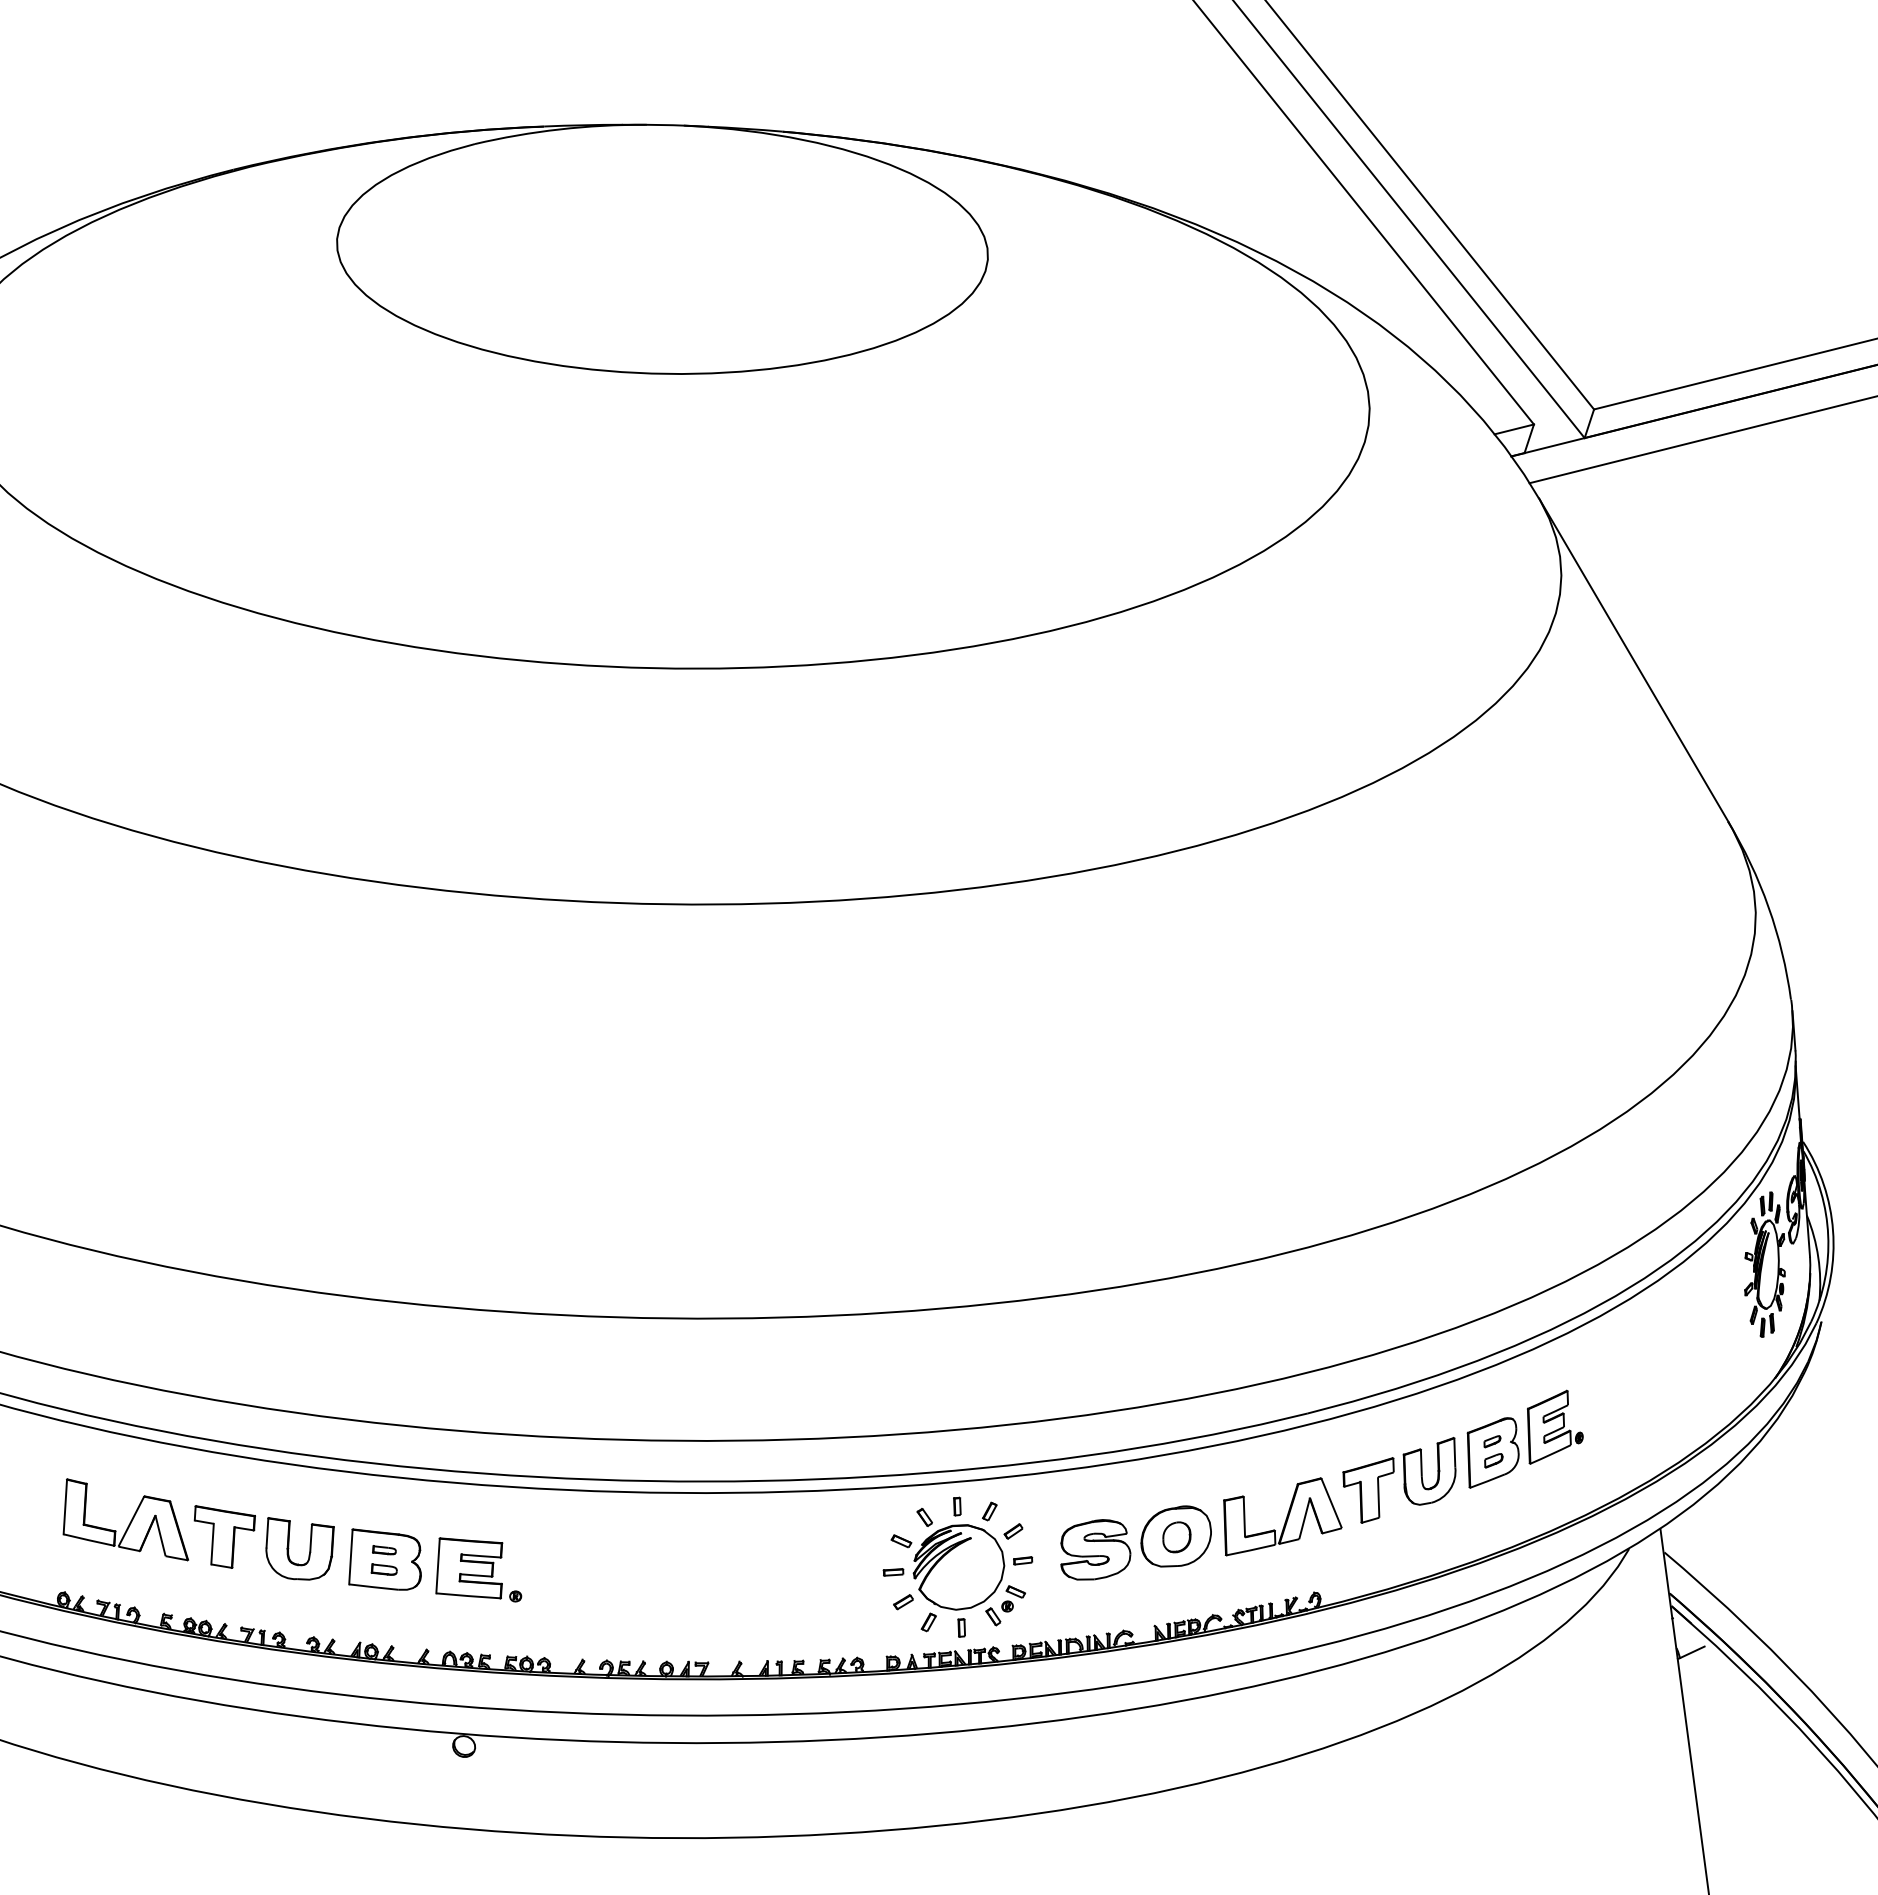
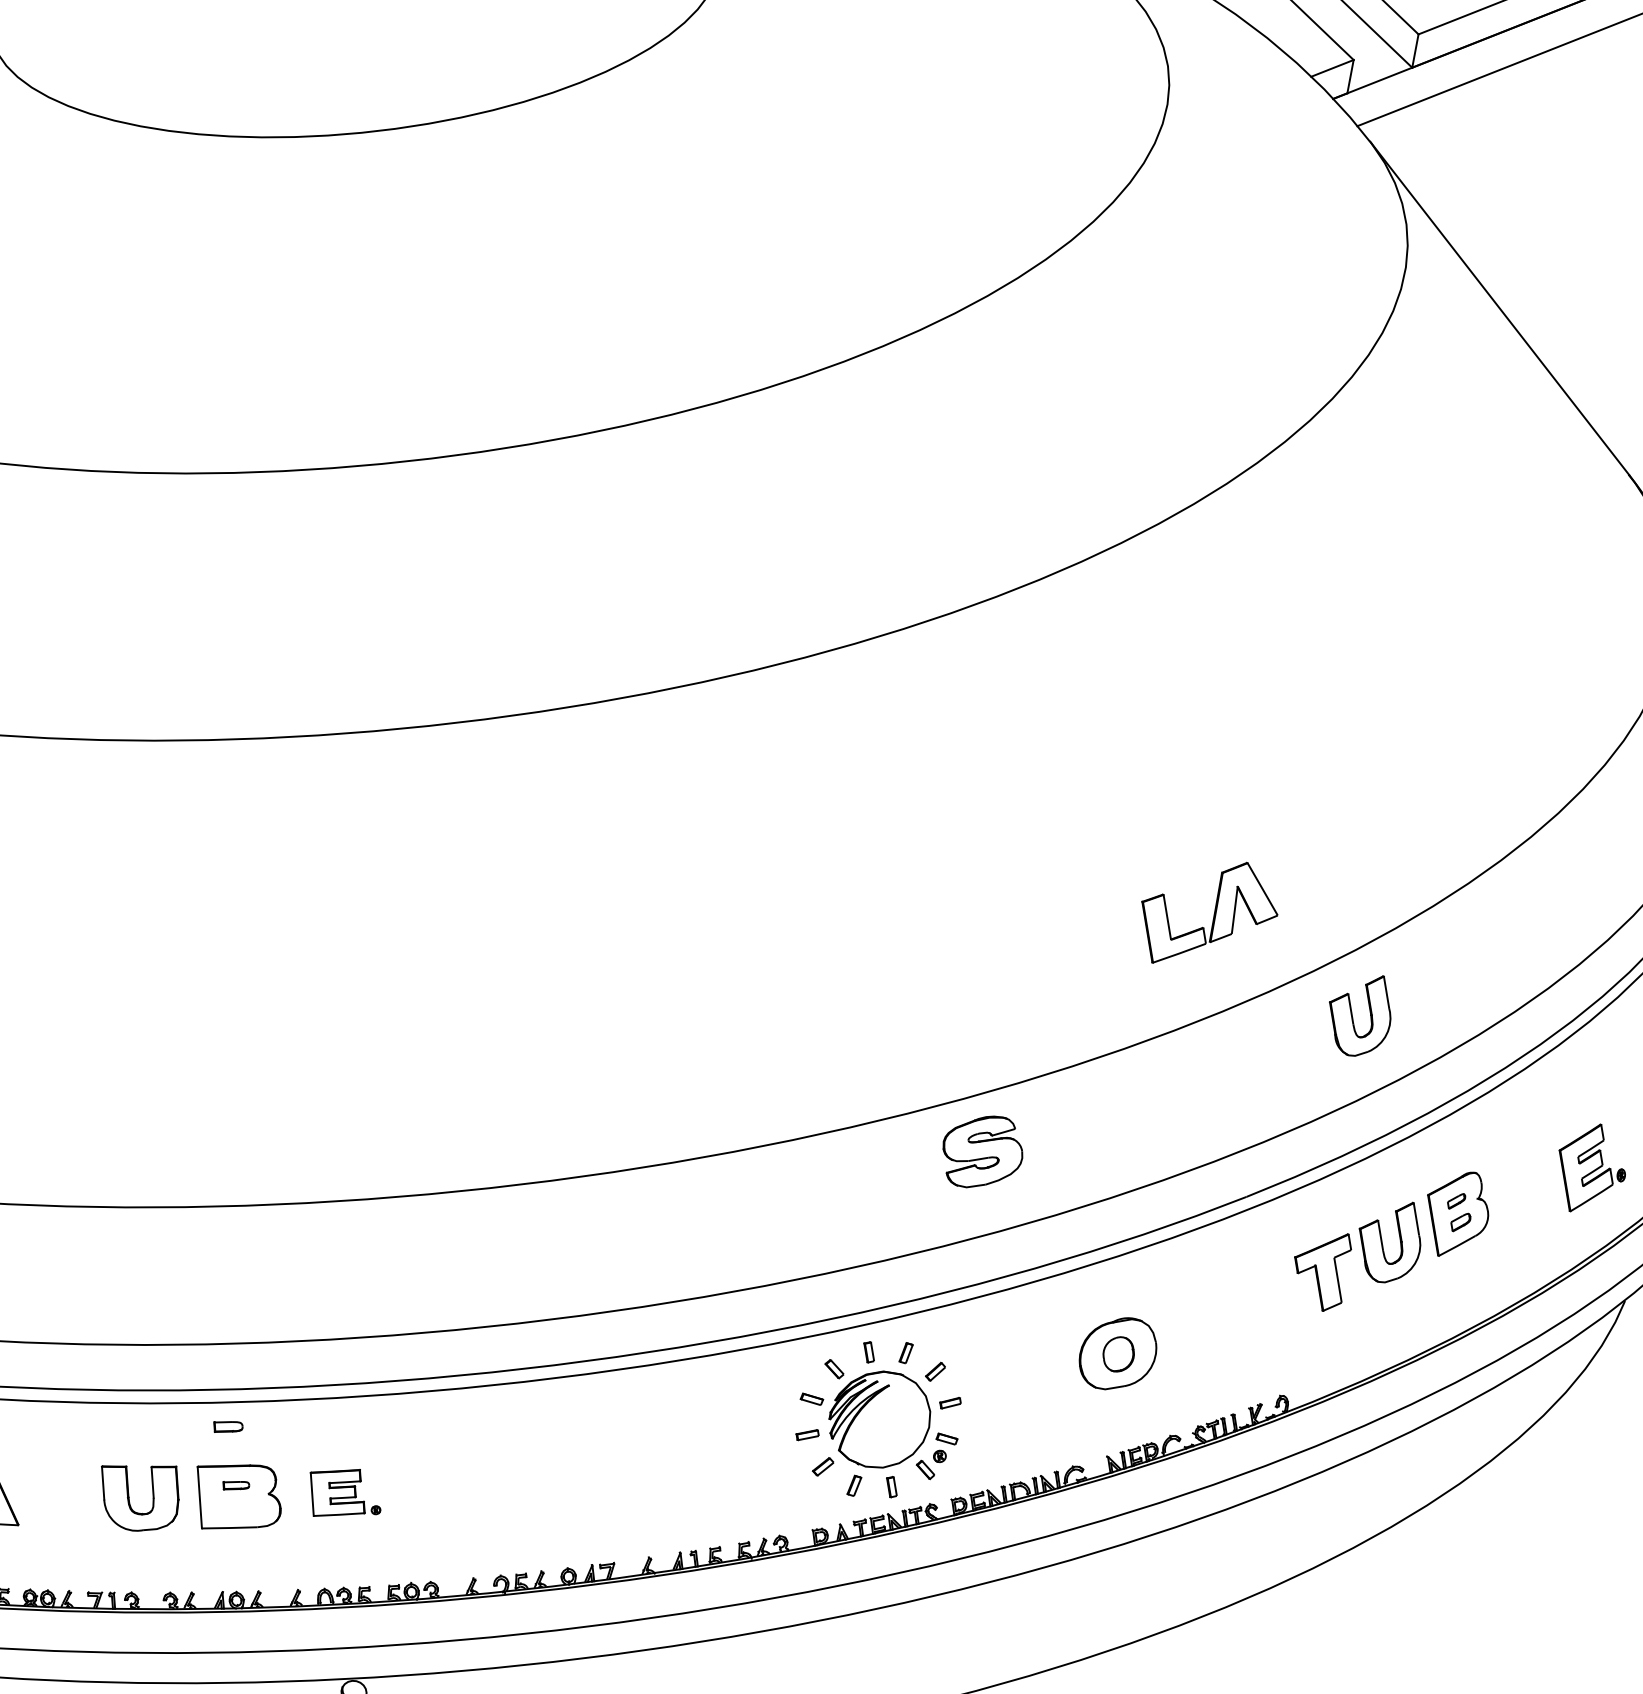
part: (1422, 1268) -> (1353, 1018), added
part: (1555, 1426) -> (1593, 1166), moved
part: (1282, 1516) -> (1209, 911), moved
part: (224, 1536) -> (55, 1493), removed
part: (1095, 1549) -> (982, 1151), moved
part: (383, 1569) -> (227, 1426), moved
part: (478, 1569) -> (344, 1492), size x0.7

